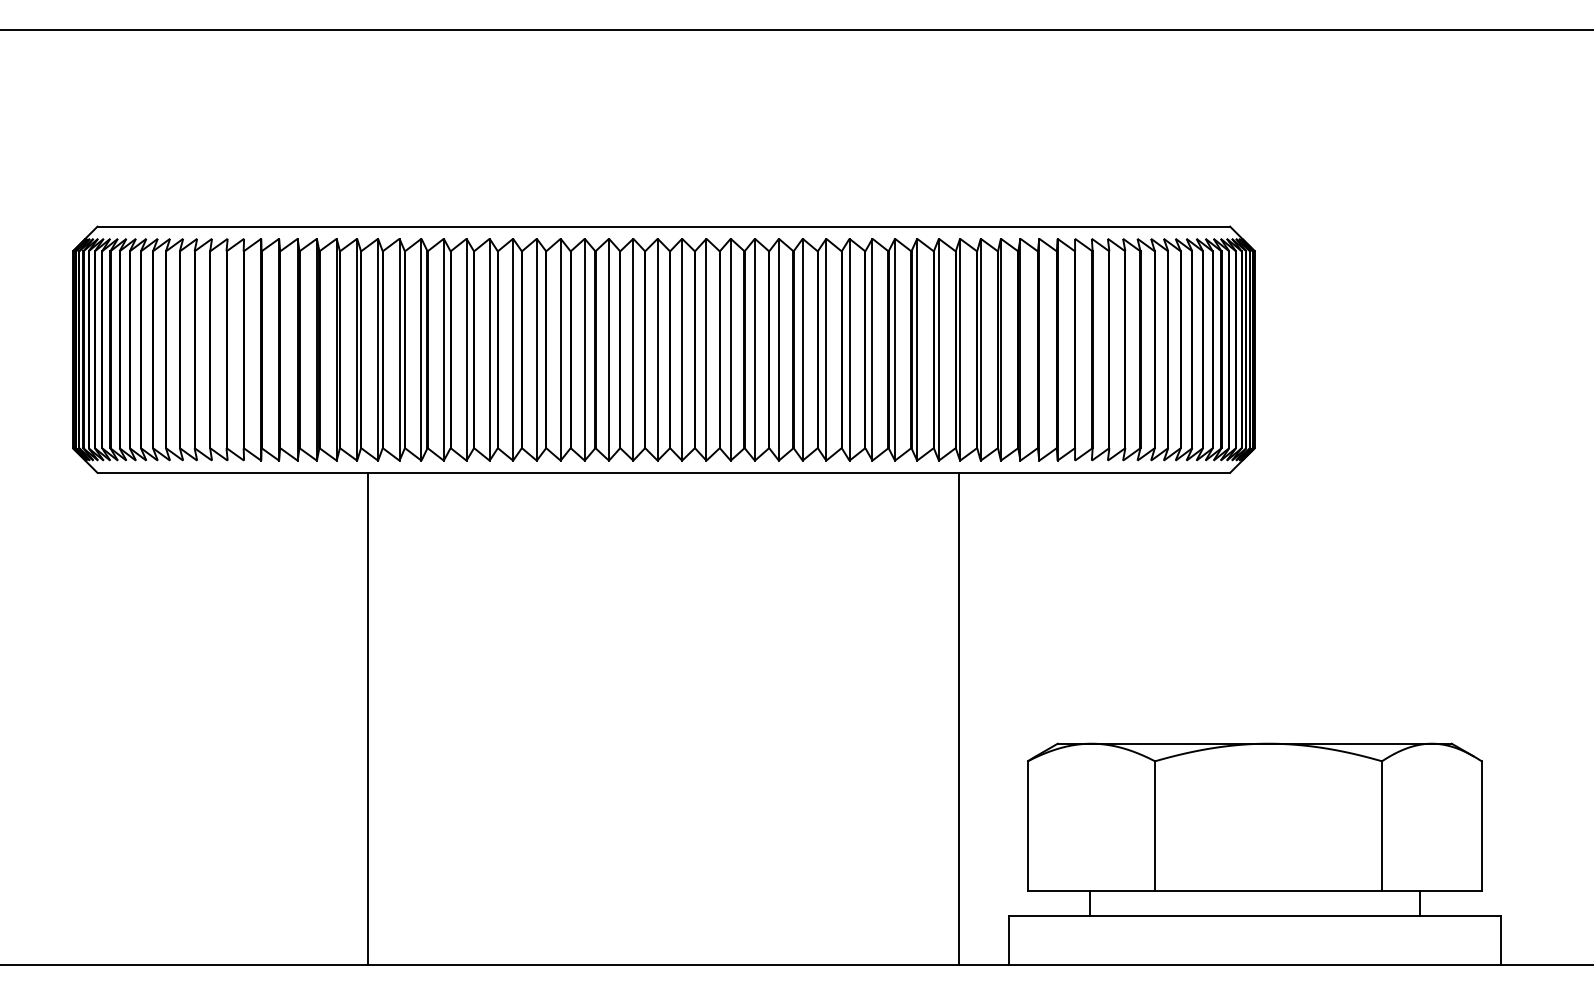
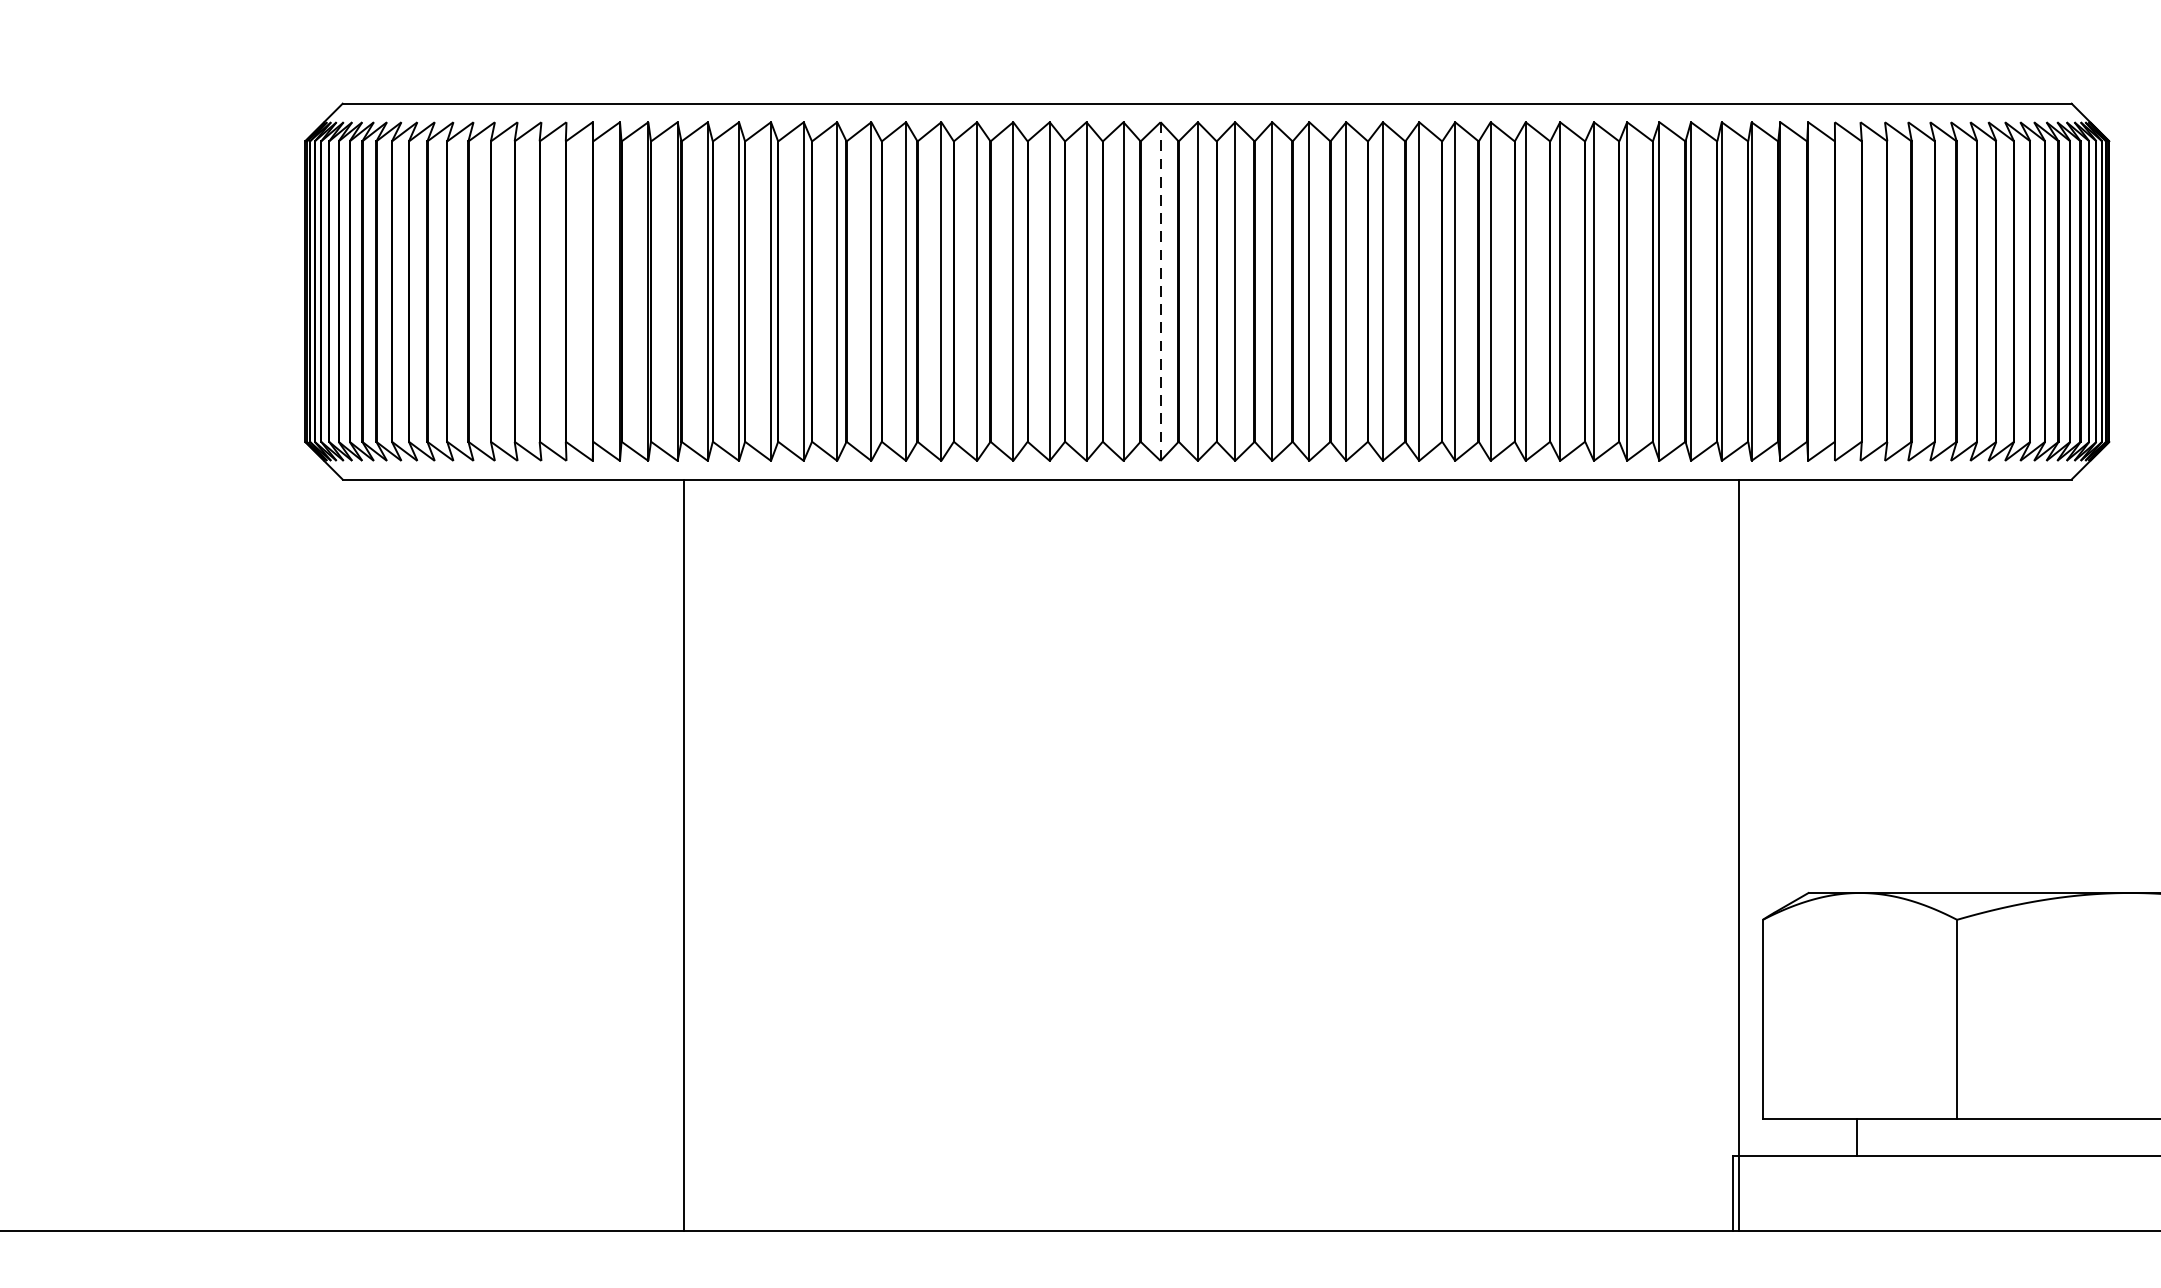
line: (633, 349) -> (1160, 291), solid -> dashed
line: (368, 718) -> (684, 854), moved
line: (959, 718) -> (1739, 854), moved

